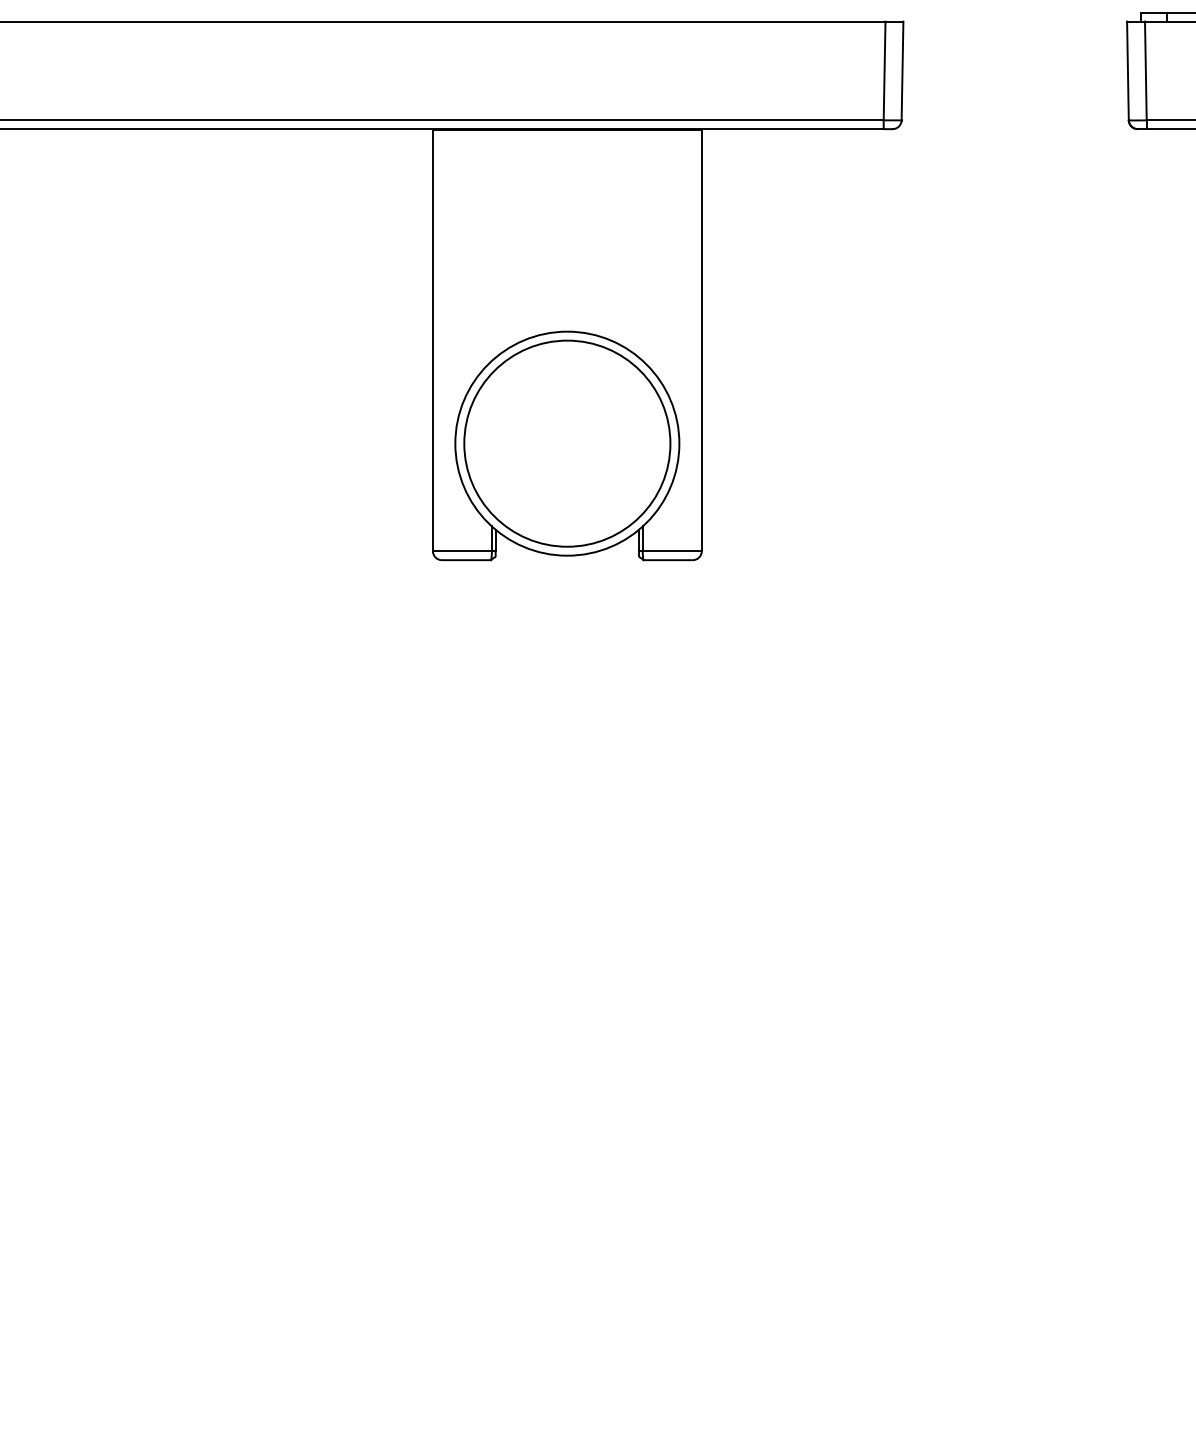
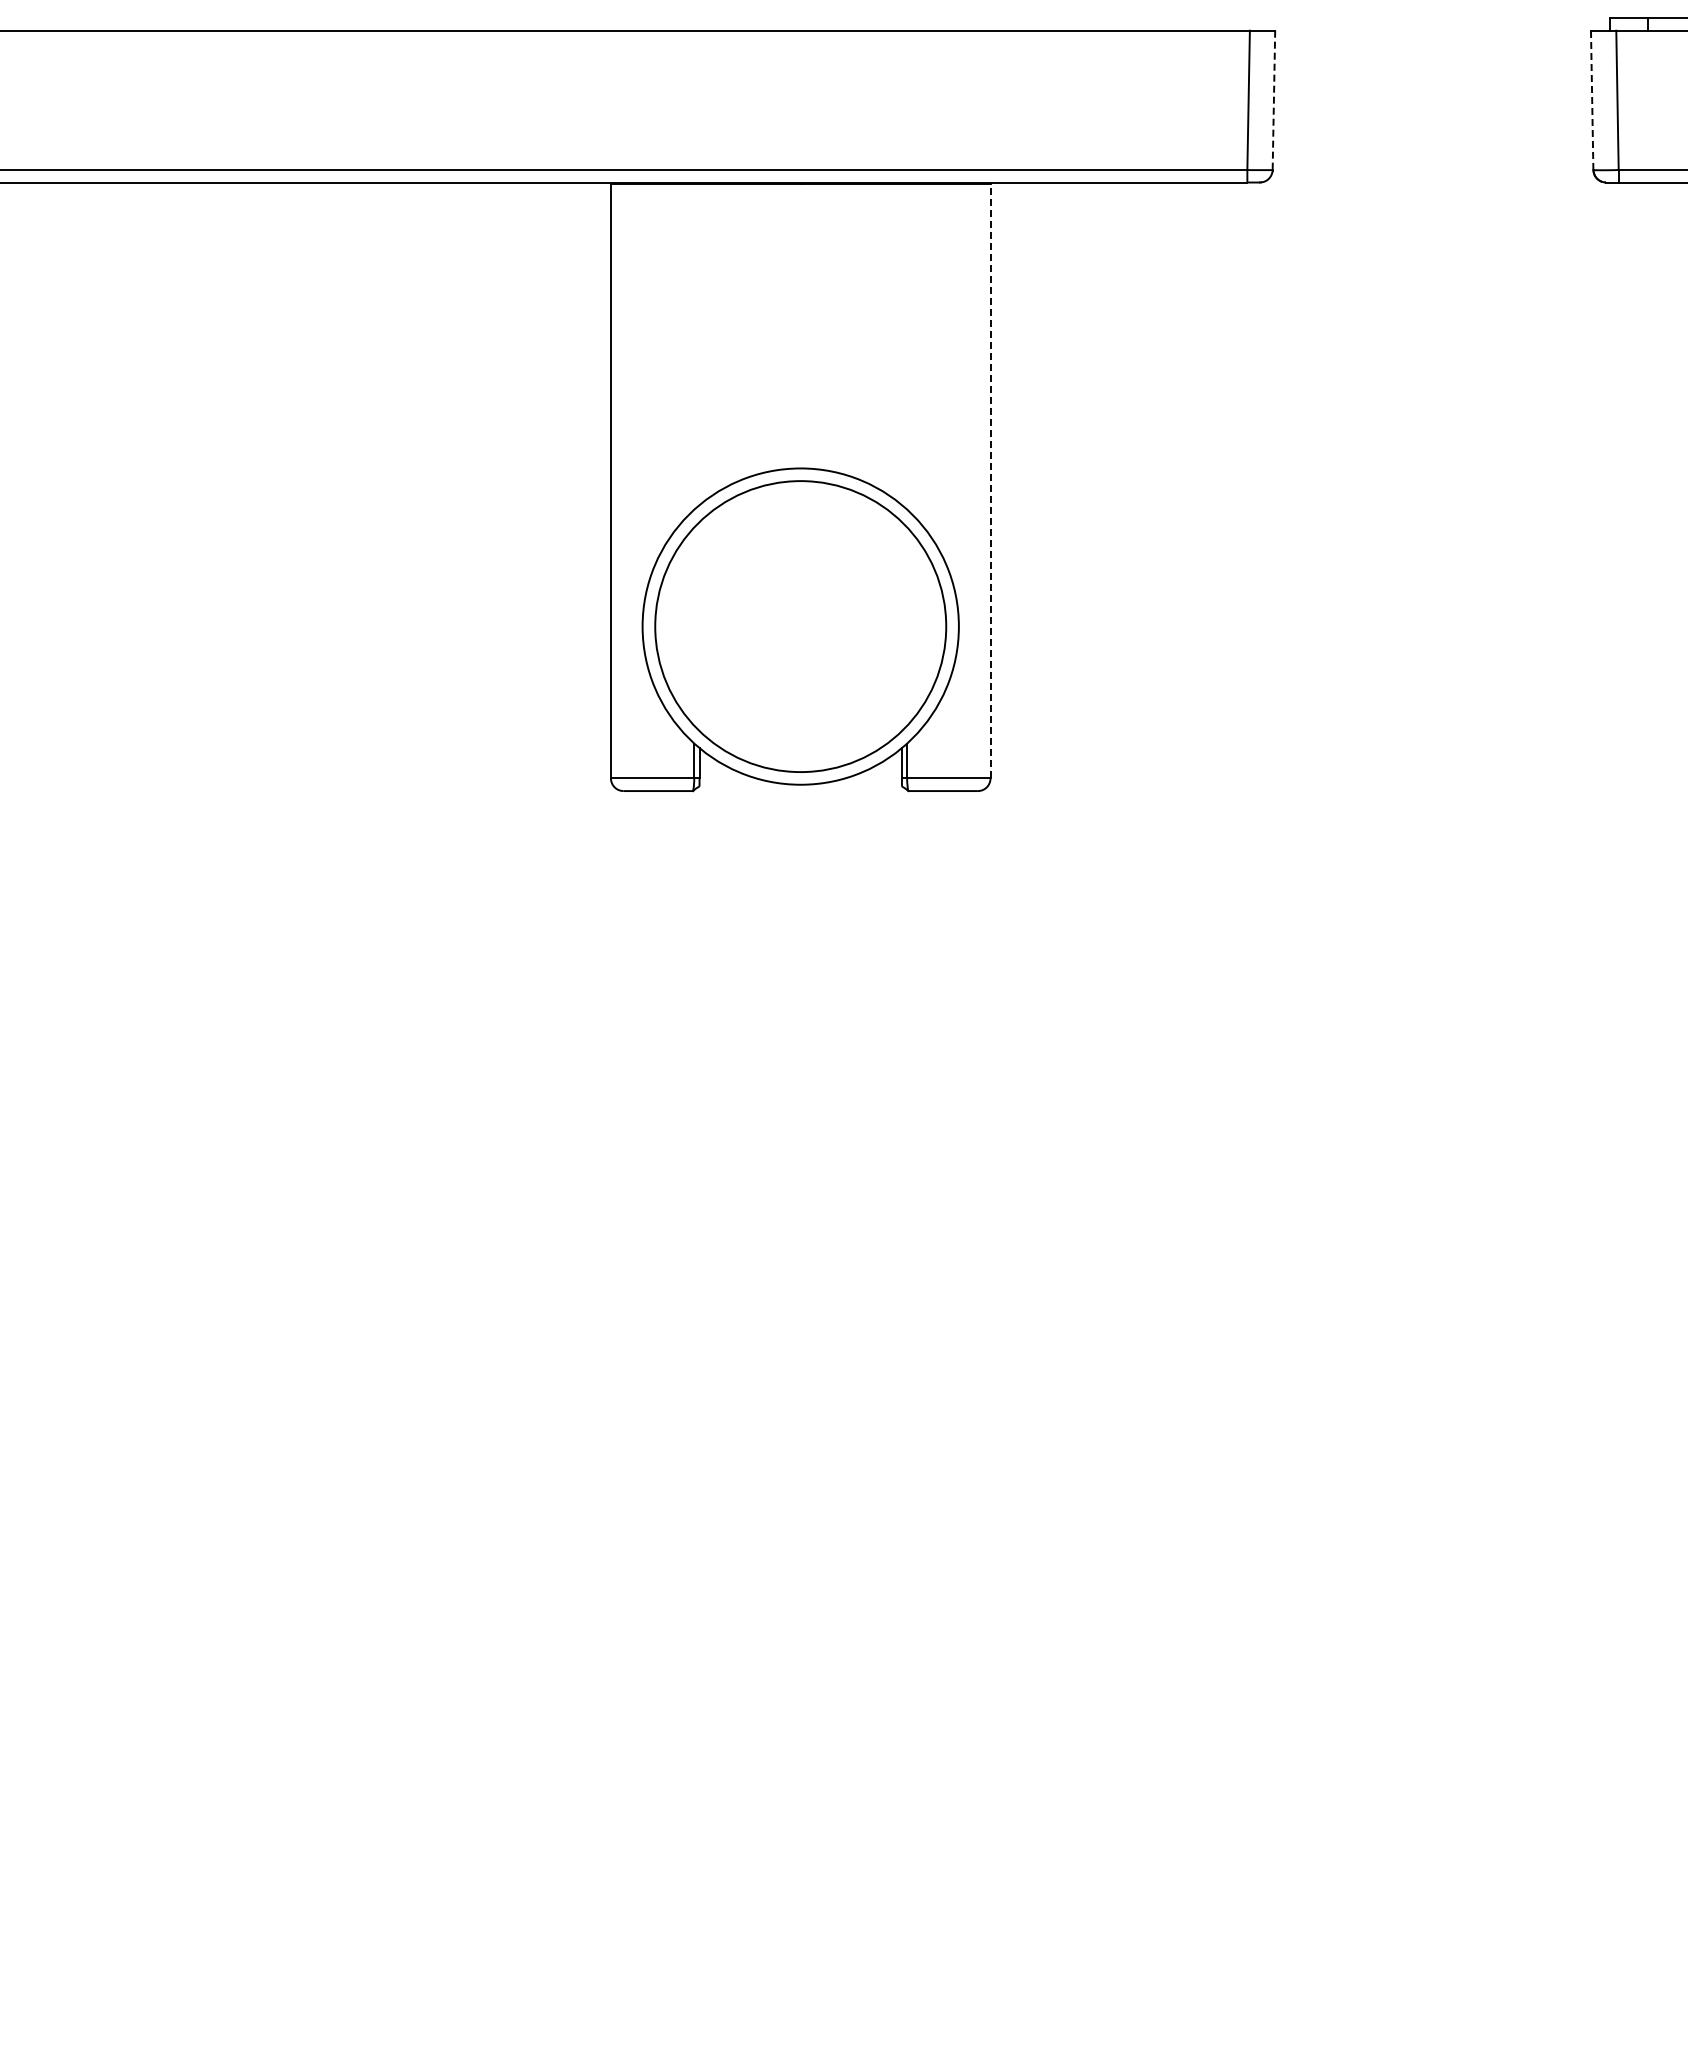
line: (902, 71) -> (1273, 100), solid -> dashed
line: (1128, 71) -> (1592, 100), solid -> dashed
line: (701, 340) -> (990, 480), solid -> dashed

